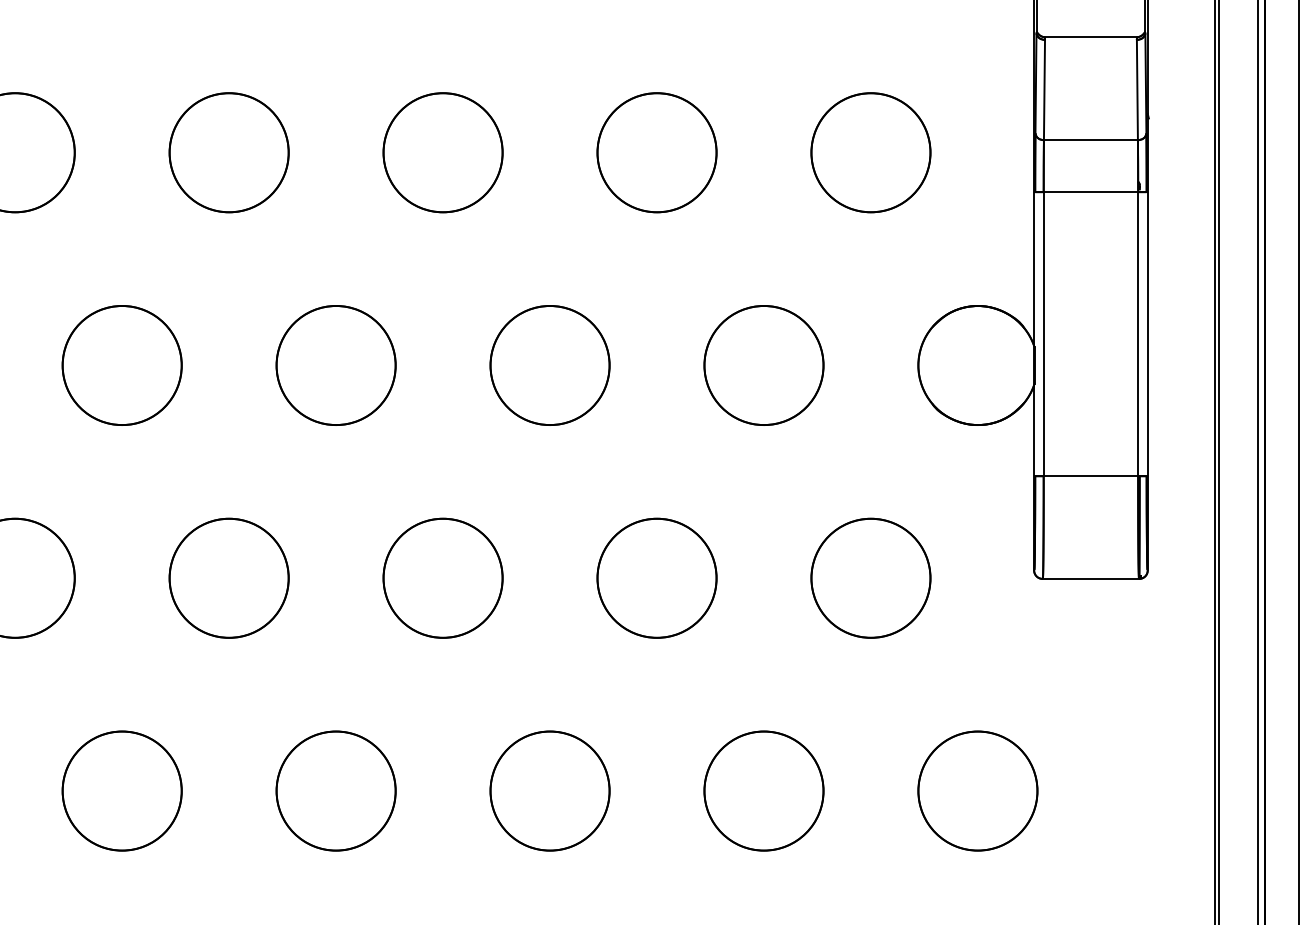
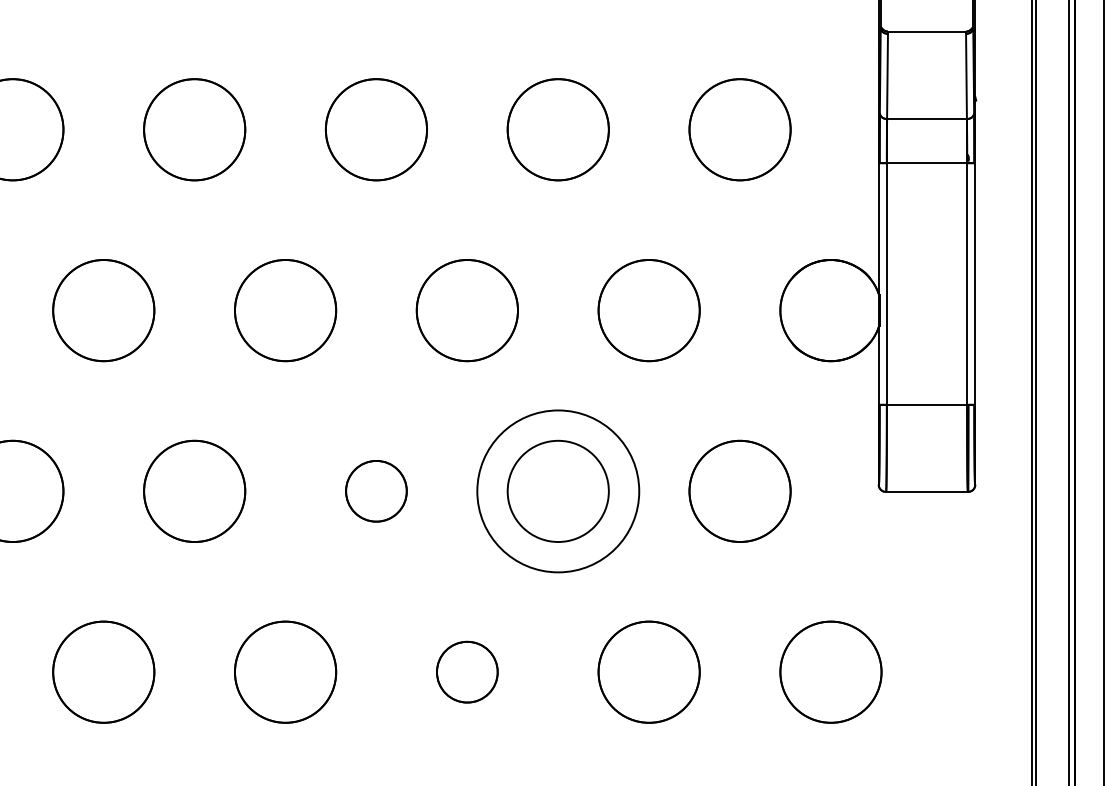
circle: (442, 577) -> (375, 490), size x0.6
circle: (656, 577) -> (557, 490), size x1.6
circle: (549, 790) -> (466, 671), size x0.6

